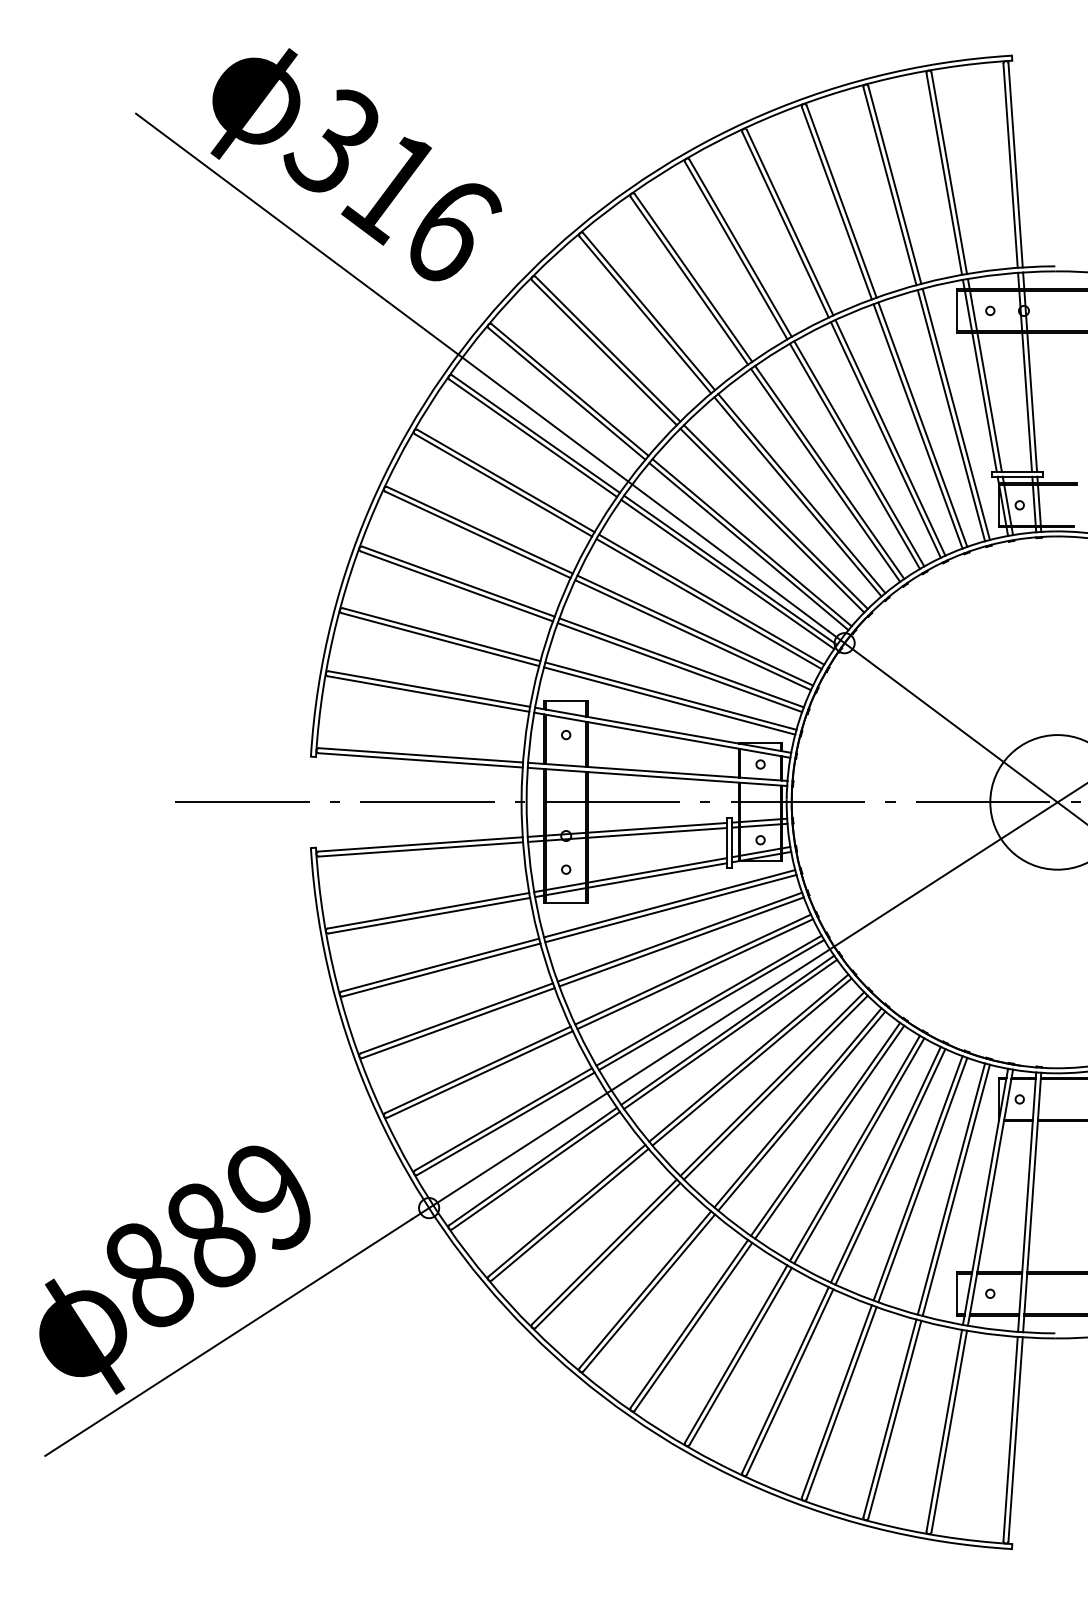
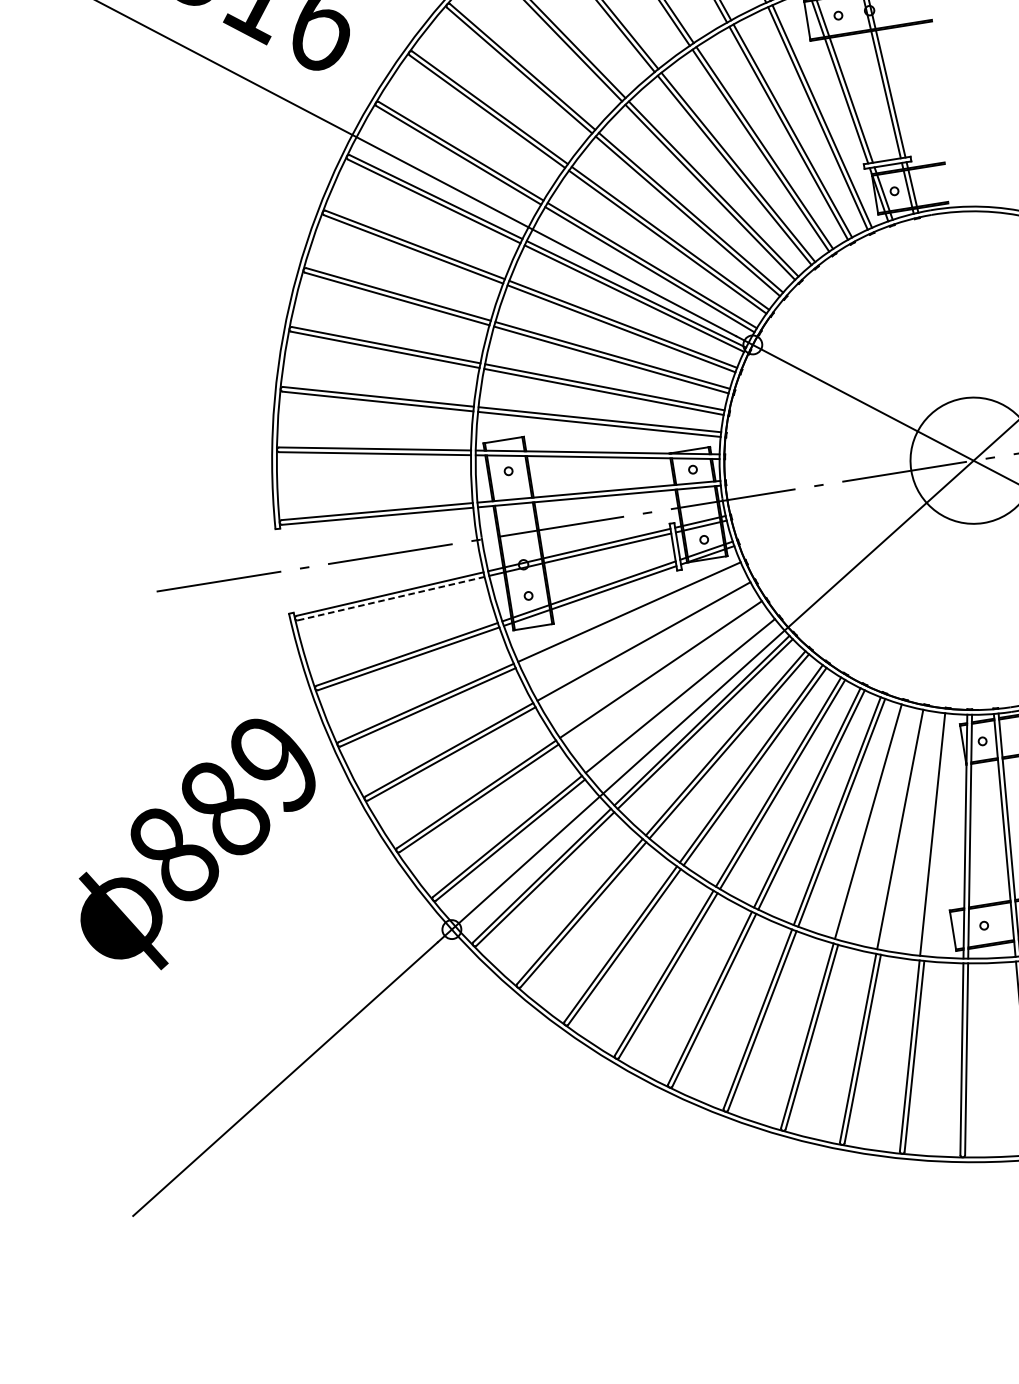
line: (421, 849) -> (391, 598), solid -> dashed
line: (670, 908) -> (630, 616), removed
line: (681, 941) -> (646, 645), removed
line: (695, 974) -> (663, 673), removed
line: (711, 1005) -> (683, 700), removed
line: (890, 1166) -> (872, 822), removed
line: (922, 1179) -> (904, 829), removed
line: (955, 1189) -> (936, 834), removed
text: (174, 1269) -> (196, 845), moved

